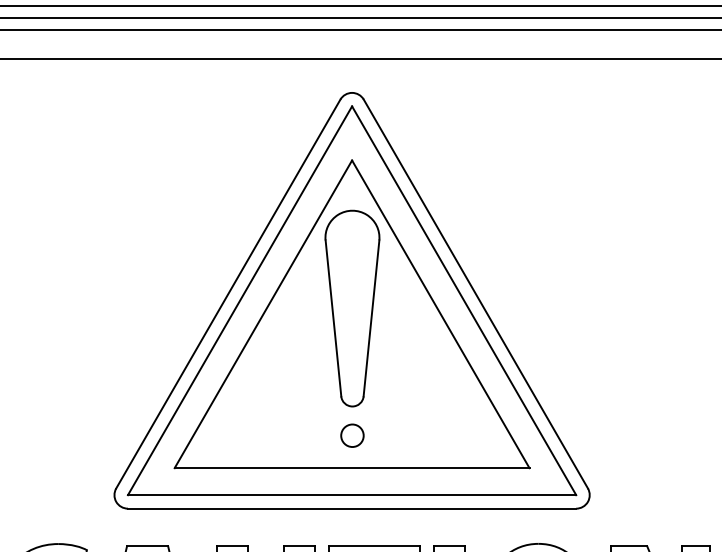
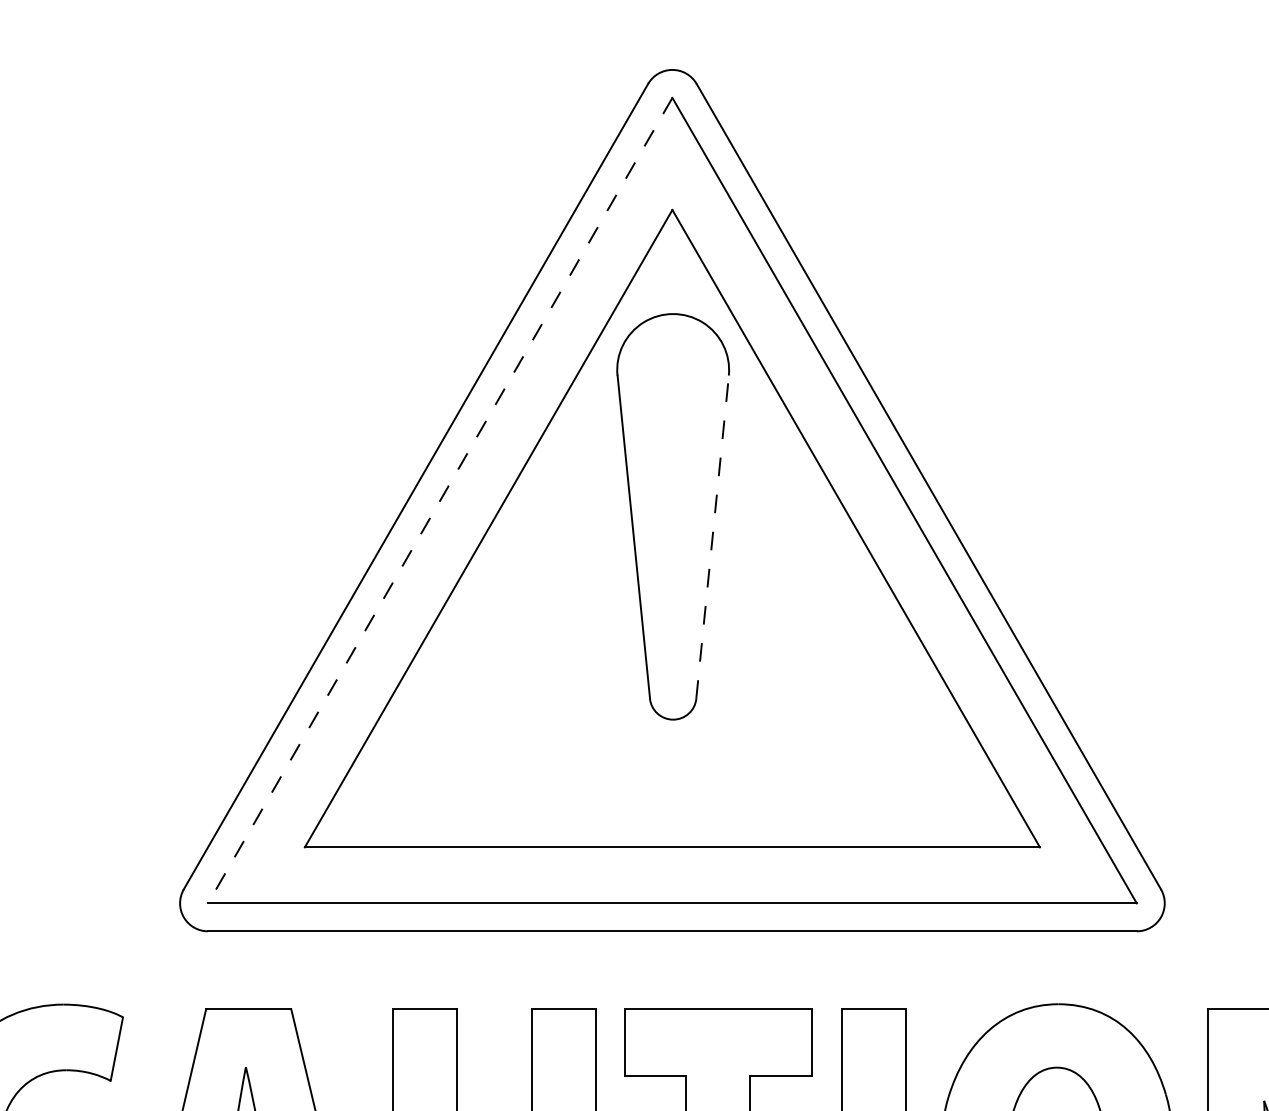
line: (239, 301) -> (439, 502), solid -> dashed
line: (371, 317) -> (712, 535), solid -> dashed
circle: (352, 435) -> (673, 779), removed

